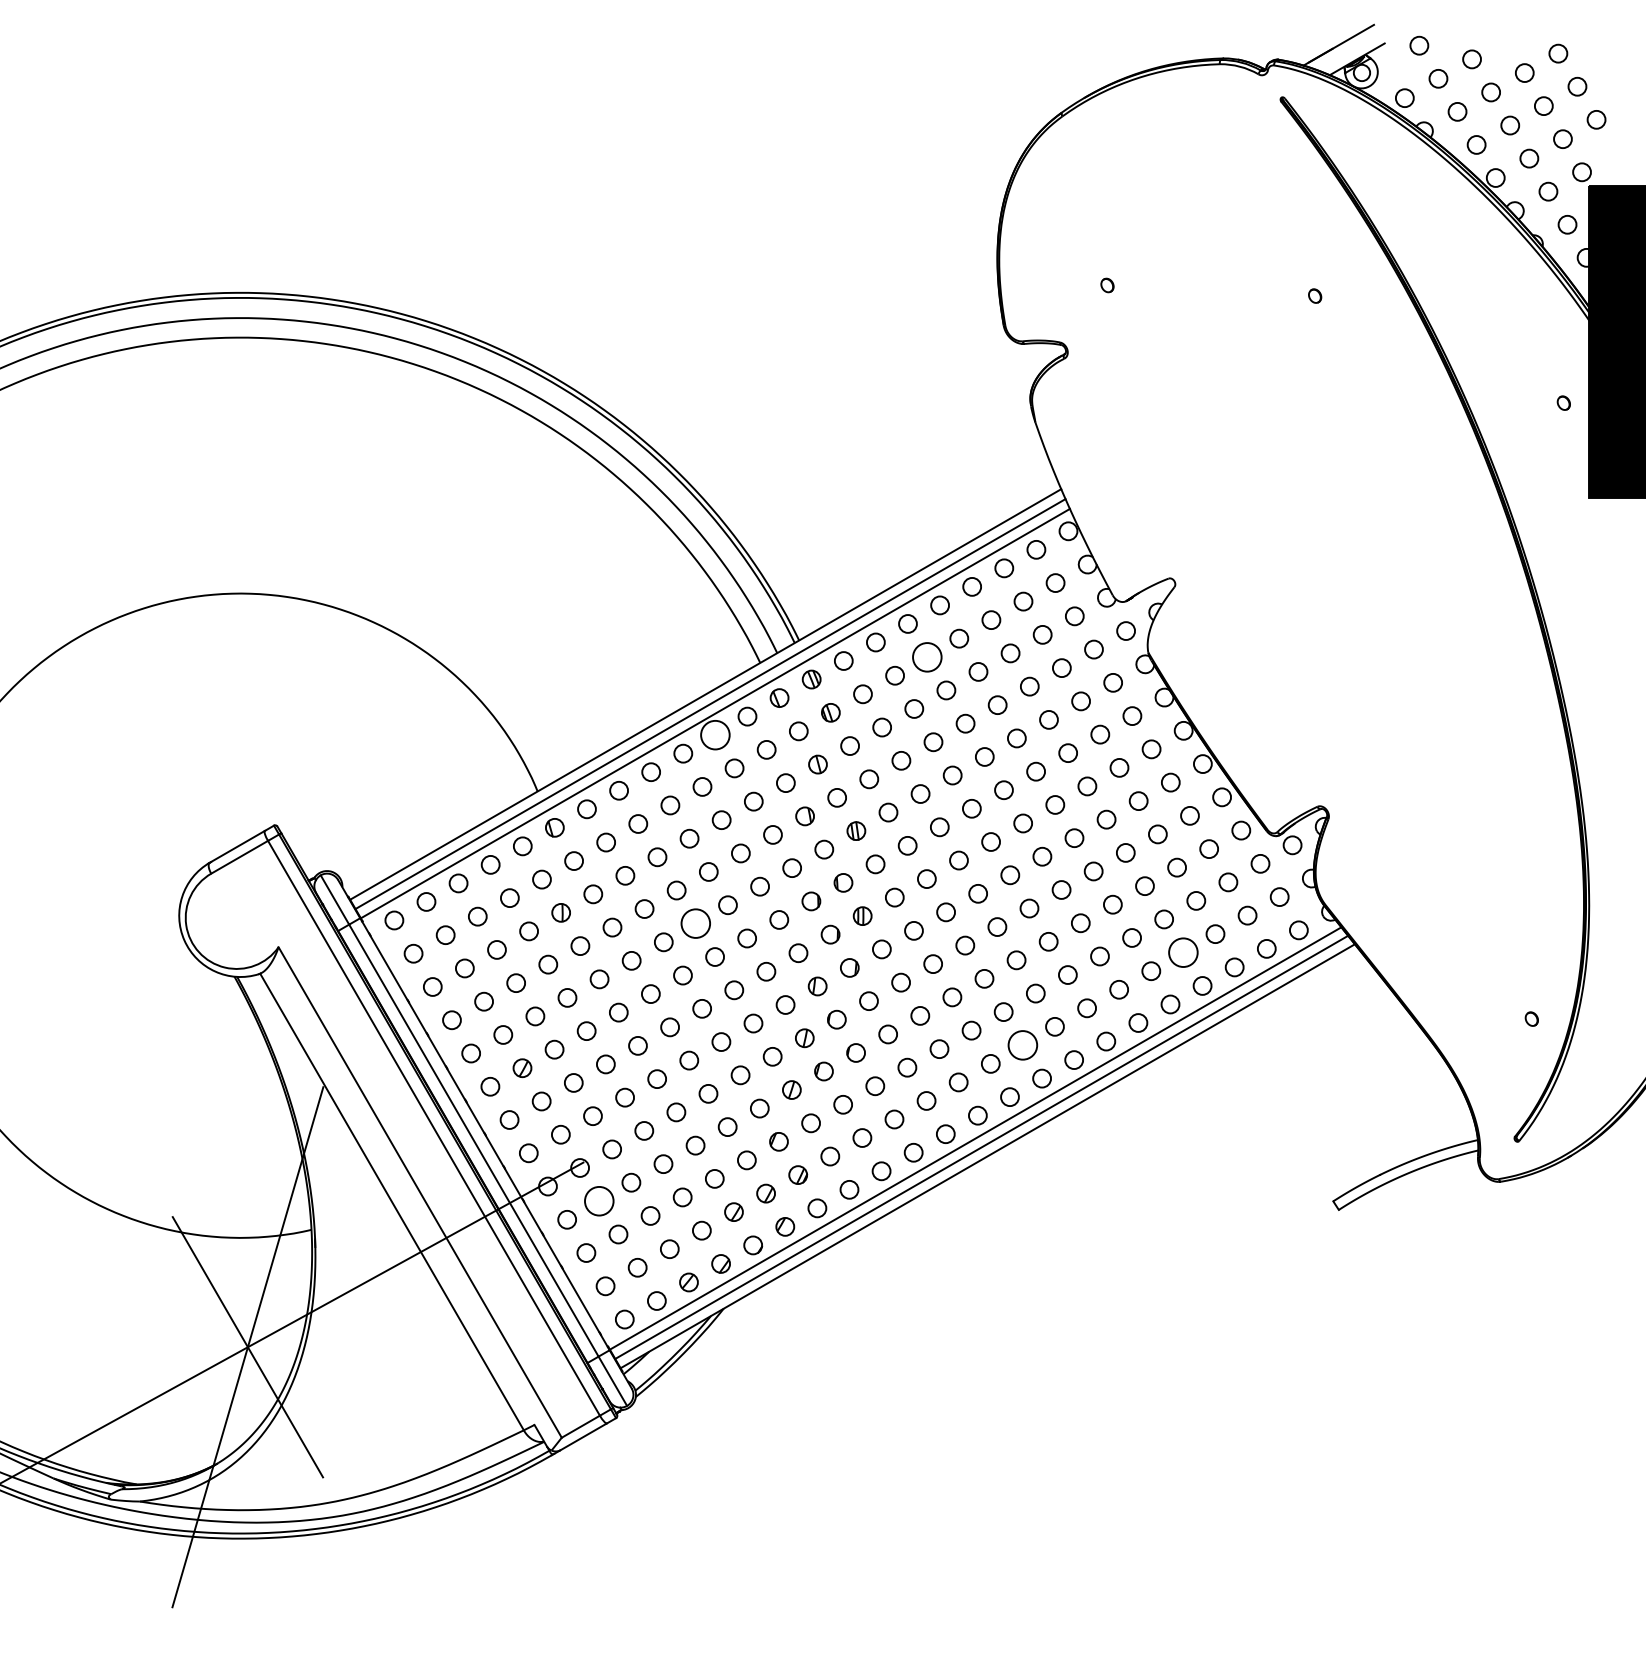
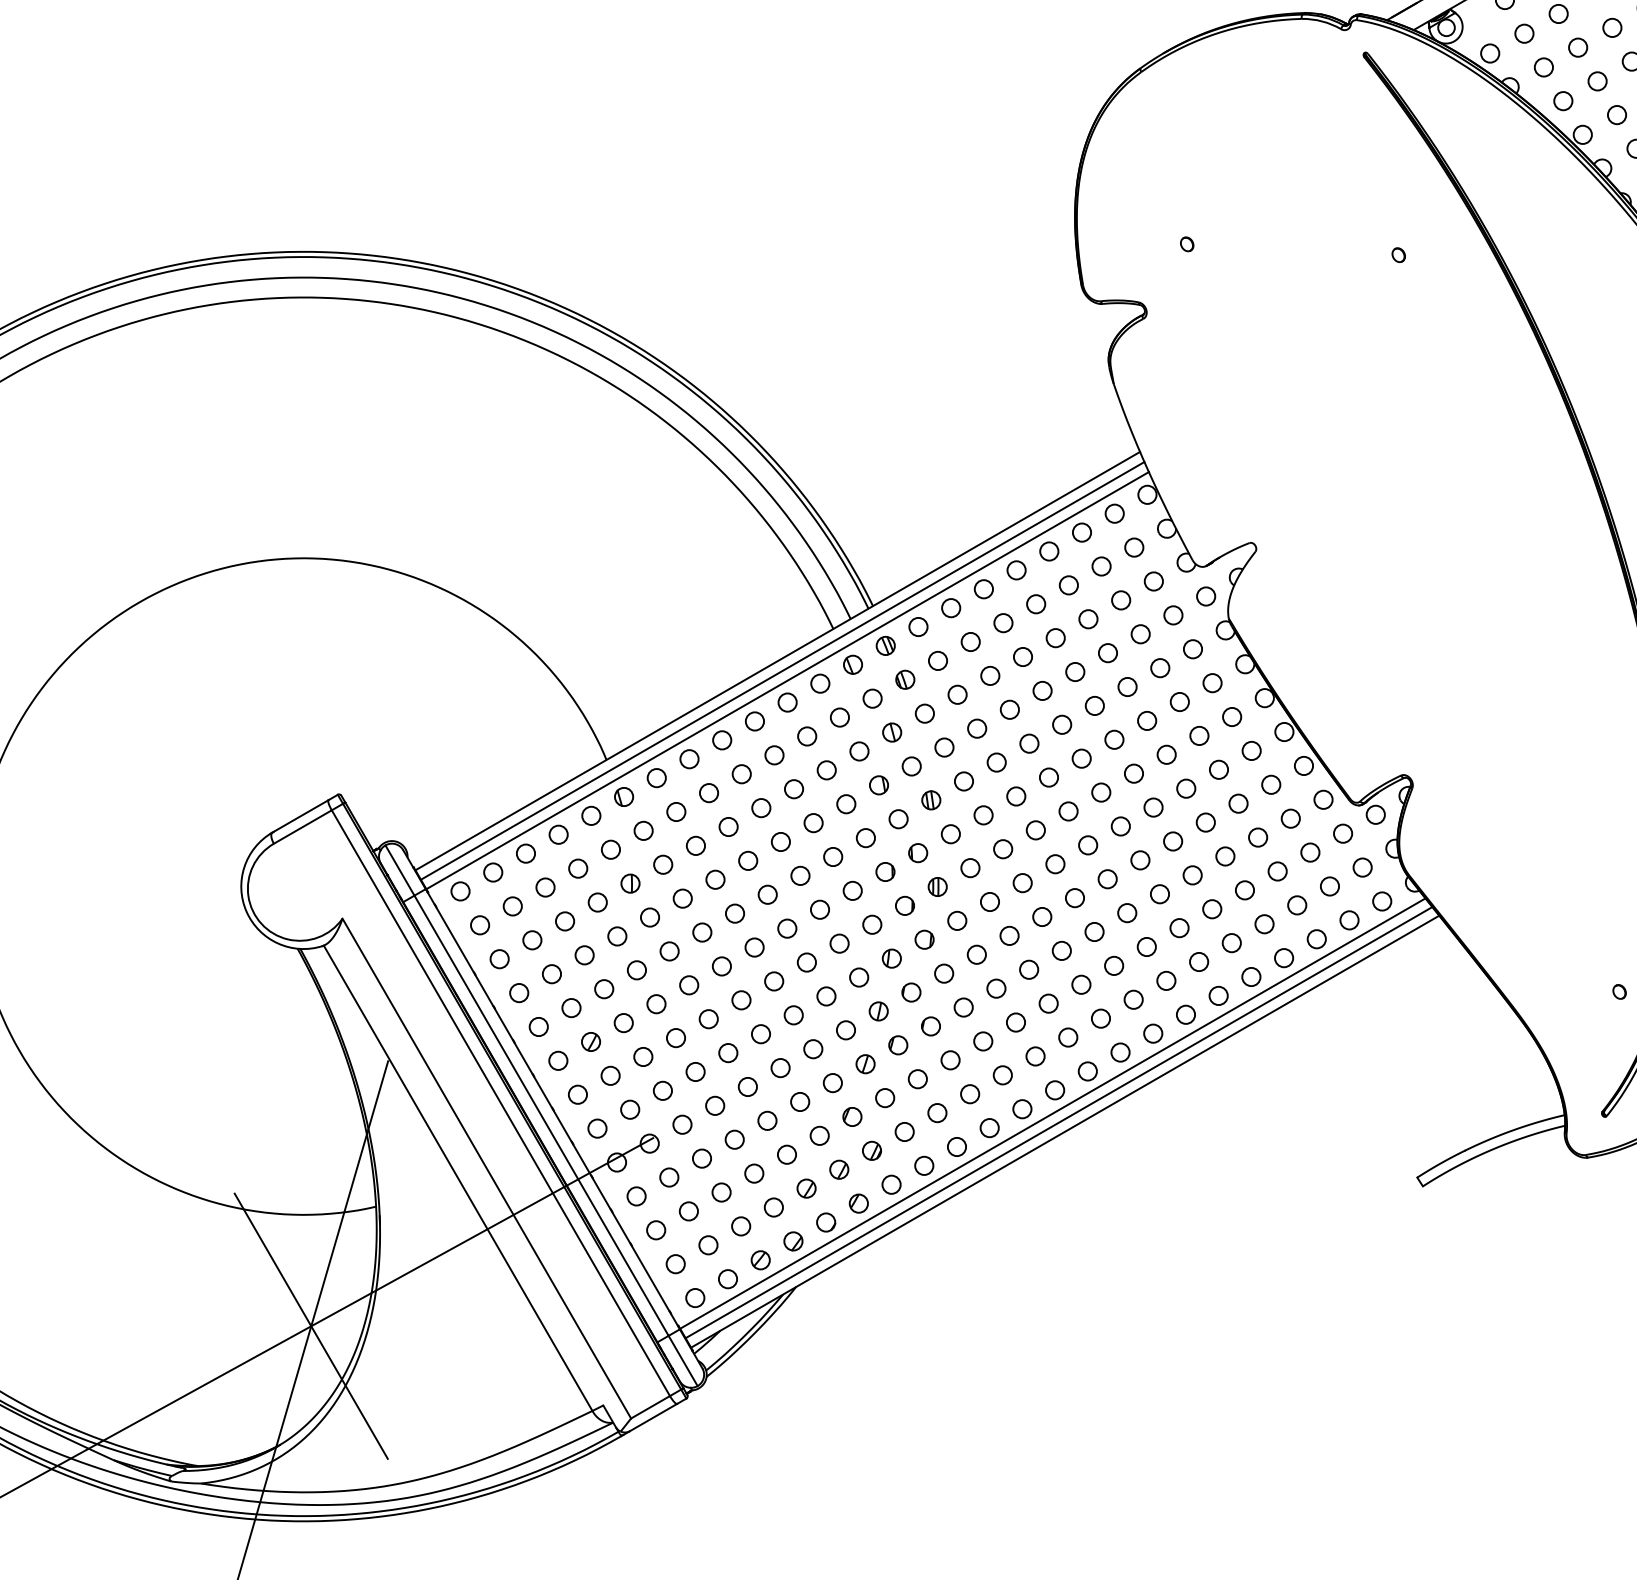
circle: (926, 656) -> (1002, 622), size x0.62
circle: (715, 735) -> (787, 702), size x0.62
circle: (695, 923) -> (767, 894), size x0.62
circle: (1183, 952) -> (1264, 924), size x0.62
circle: (1022, 1045) -> (1100, 1018), size x0.62
circle: (599, 1201) -> (669, 1177), size x0.62

